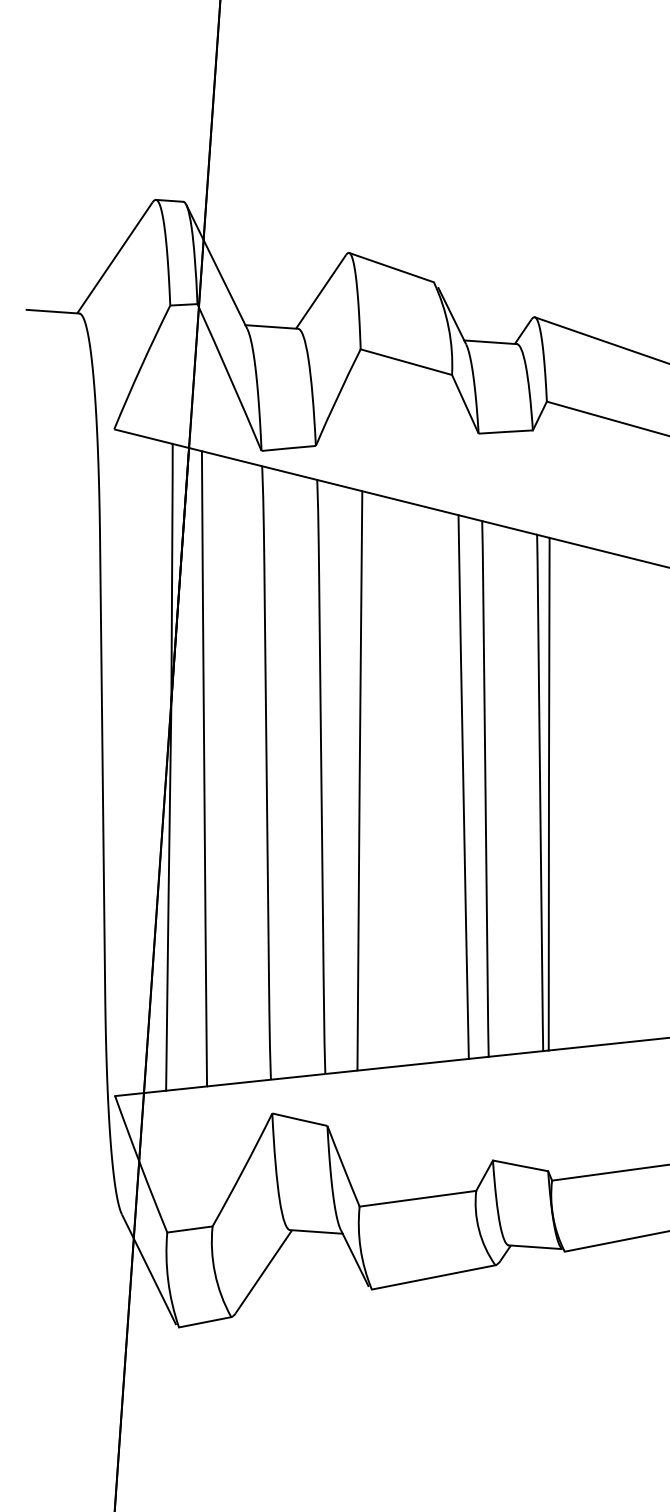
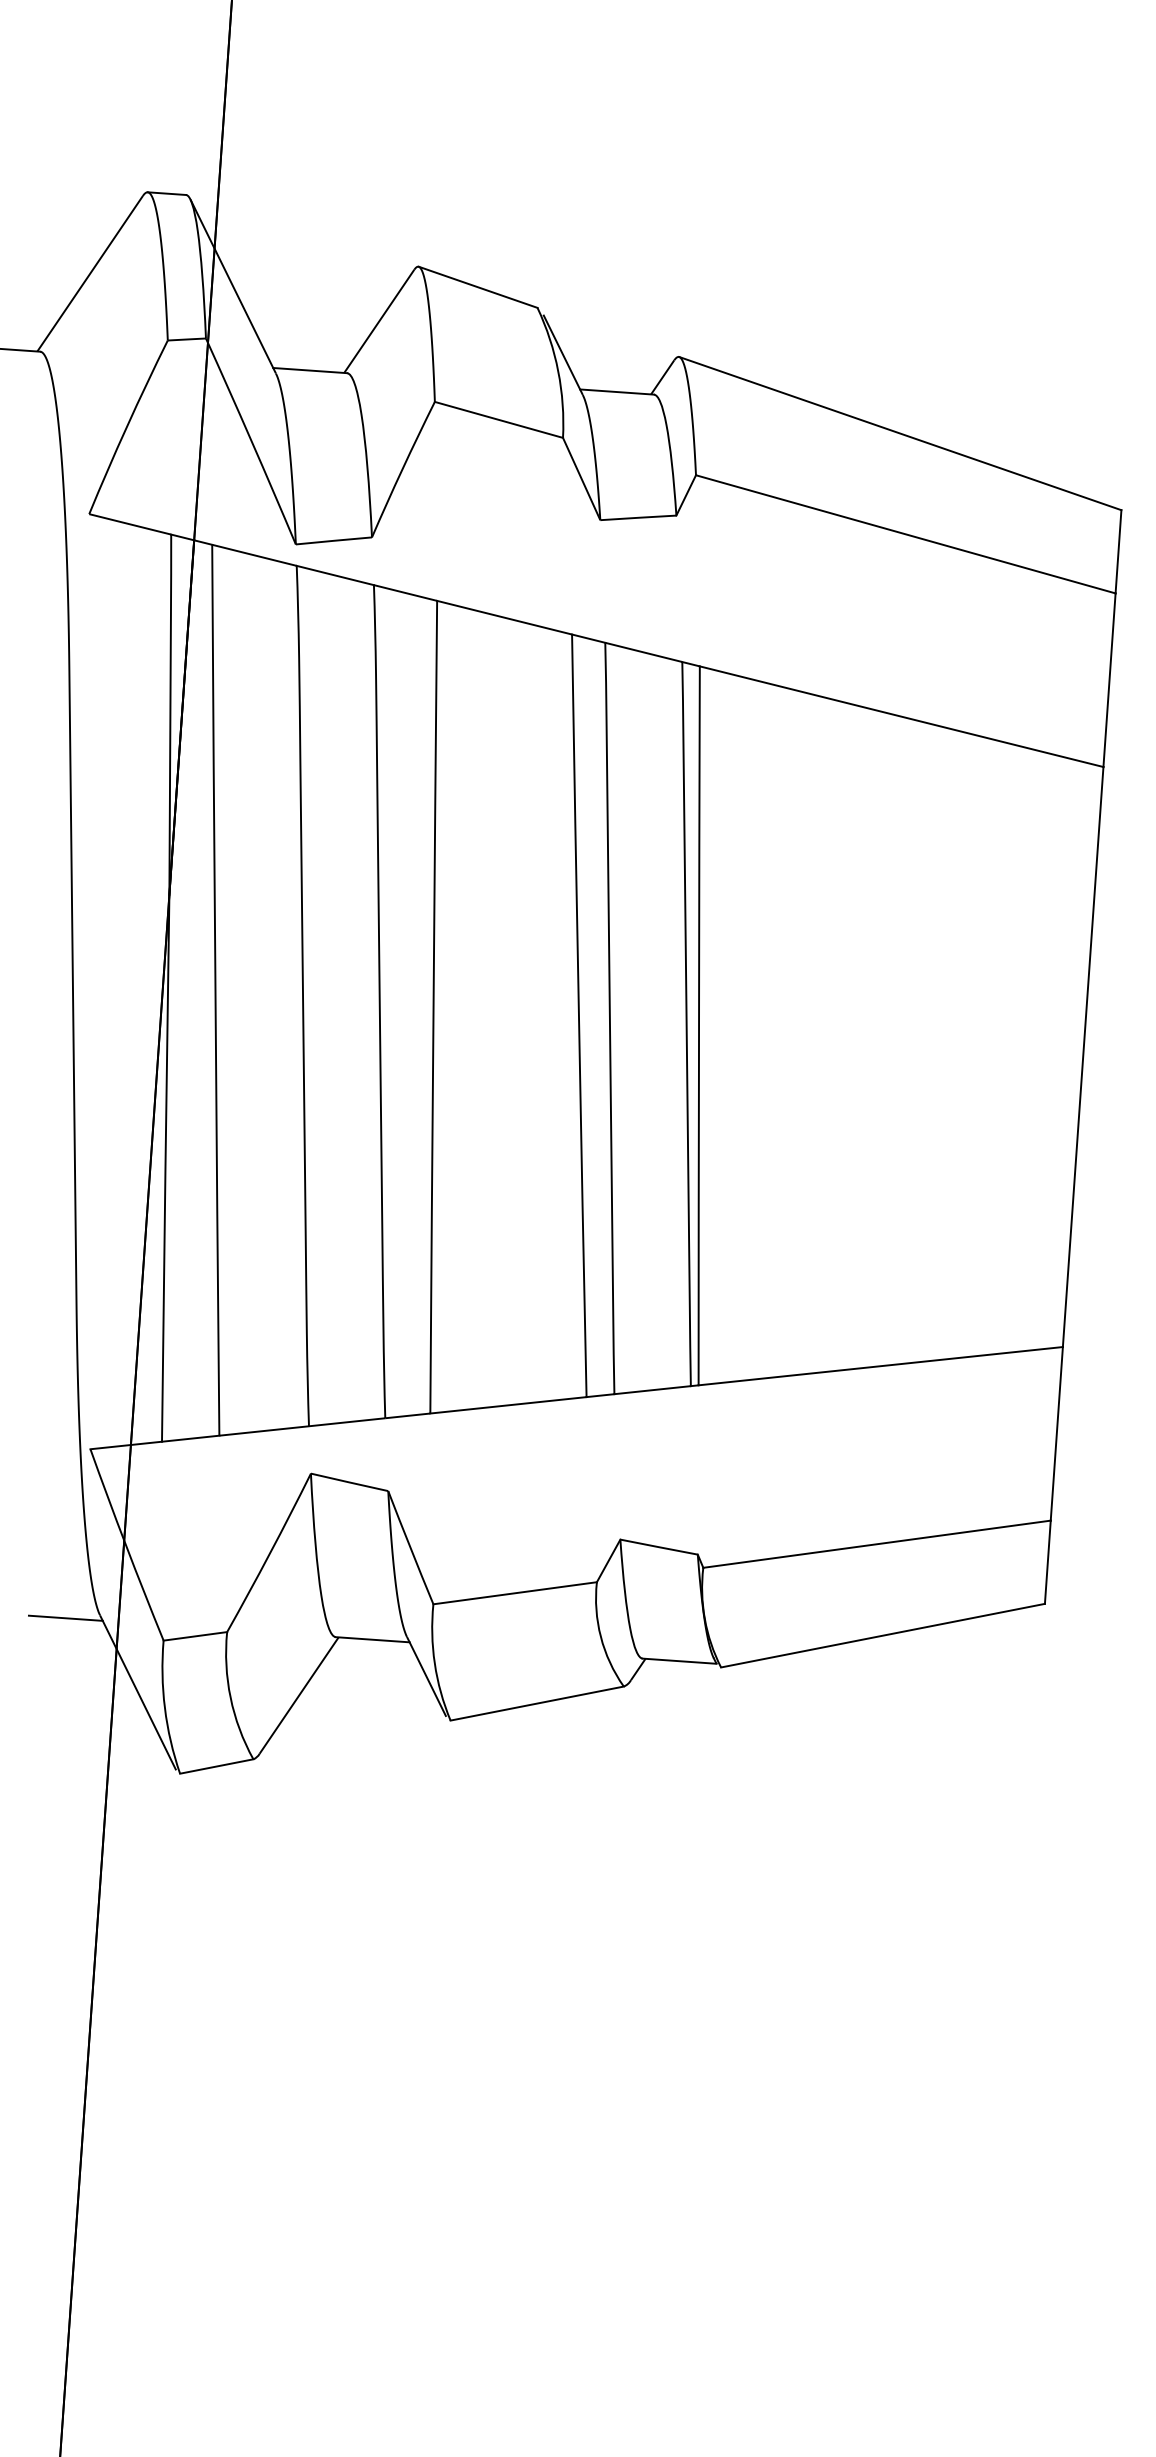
line: (97, 1216) -> (65, 1617), added

